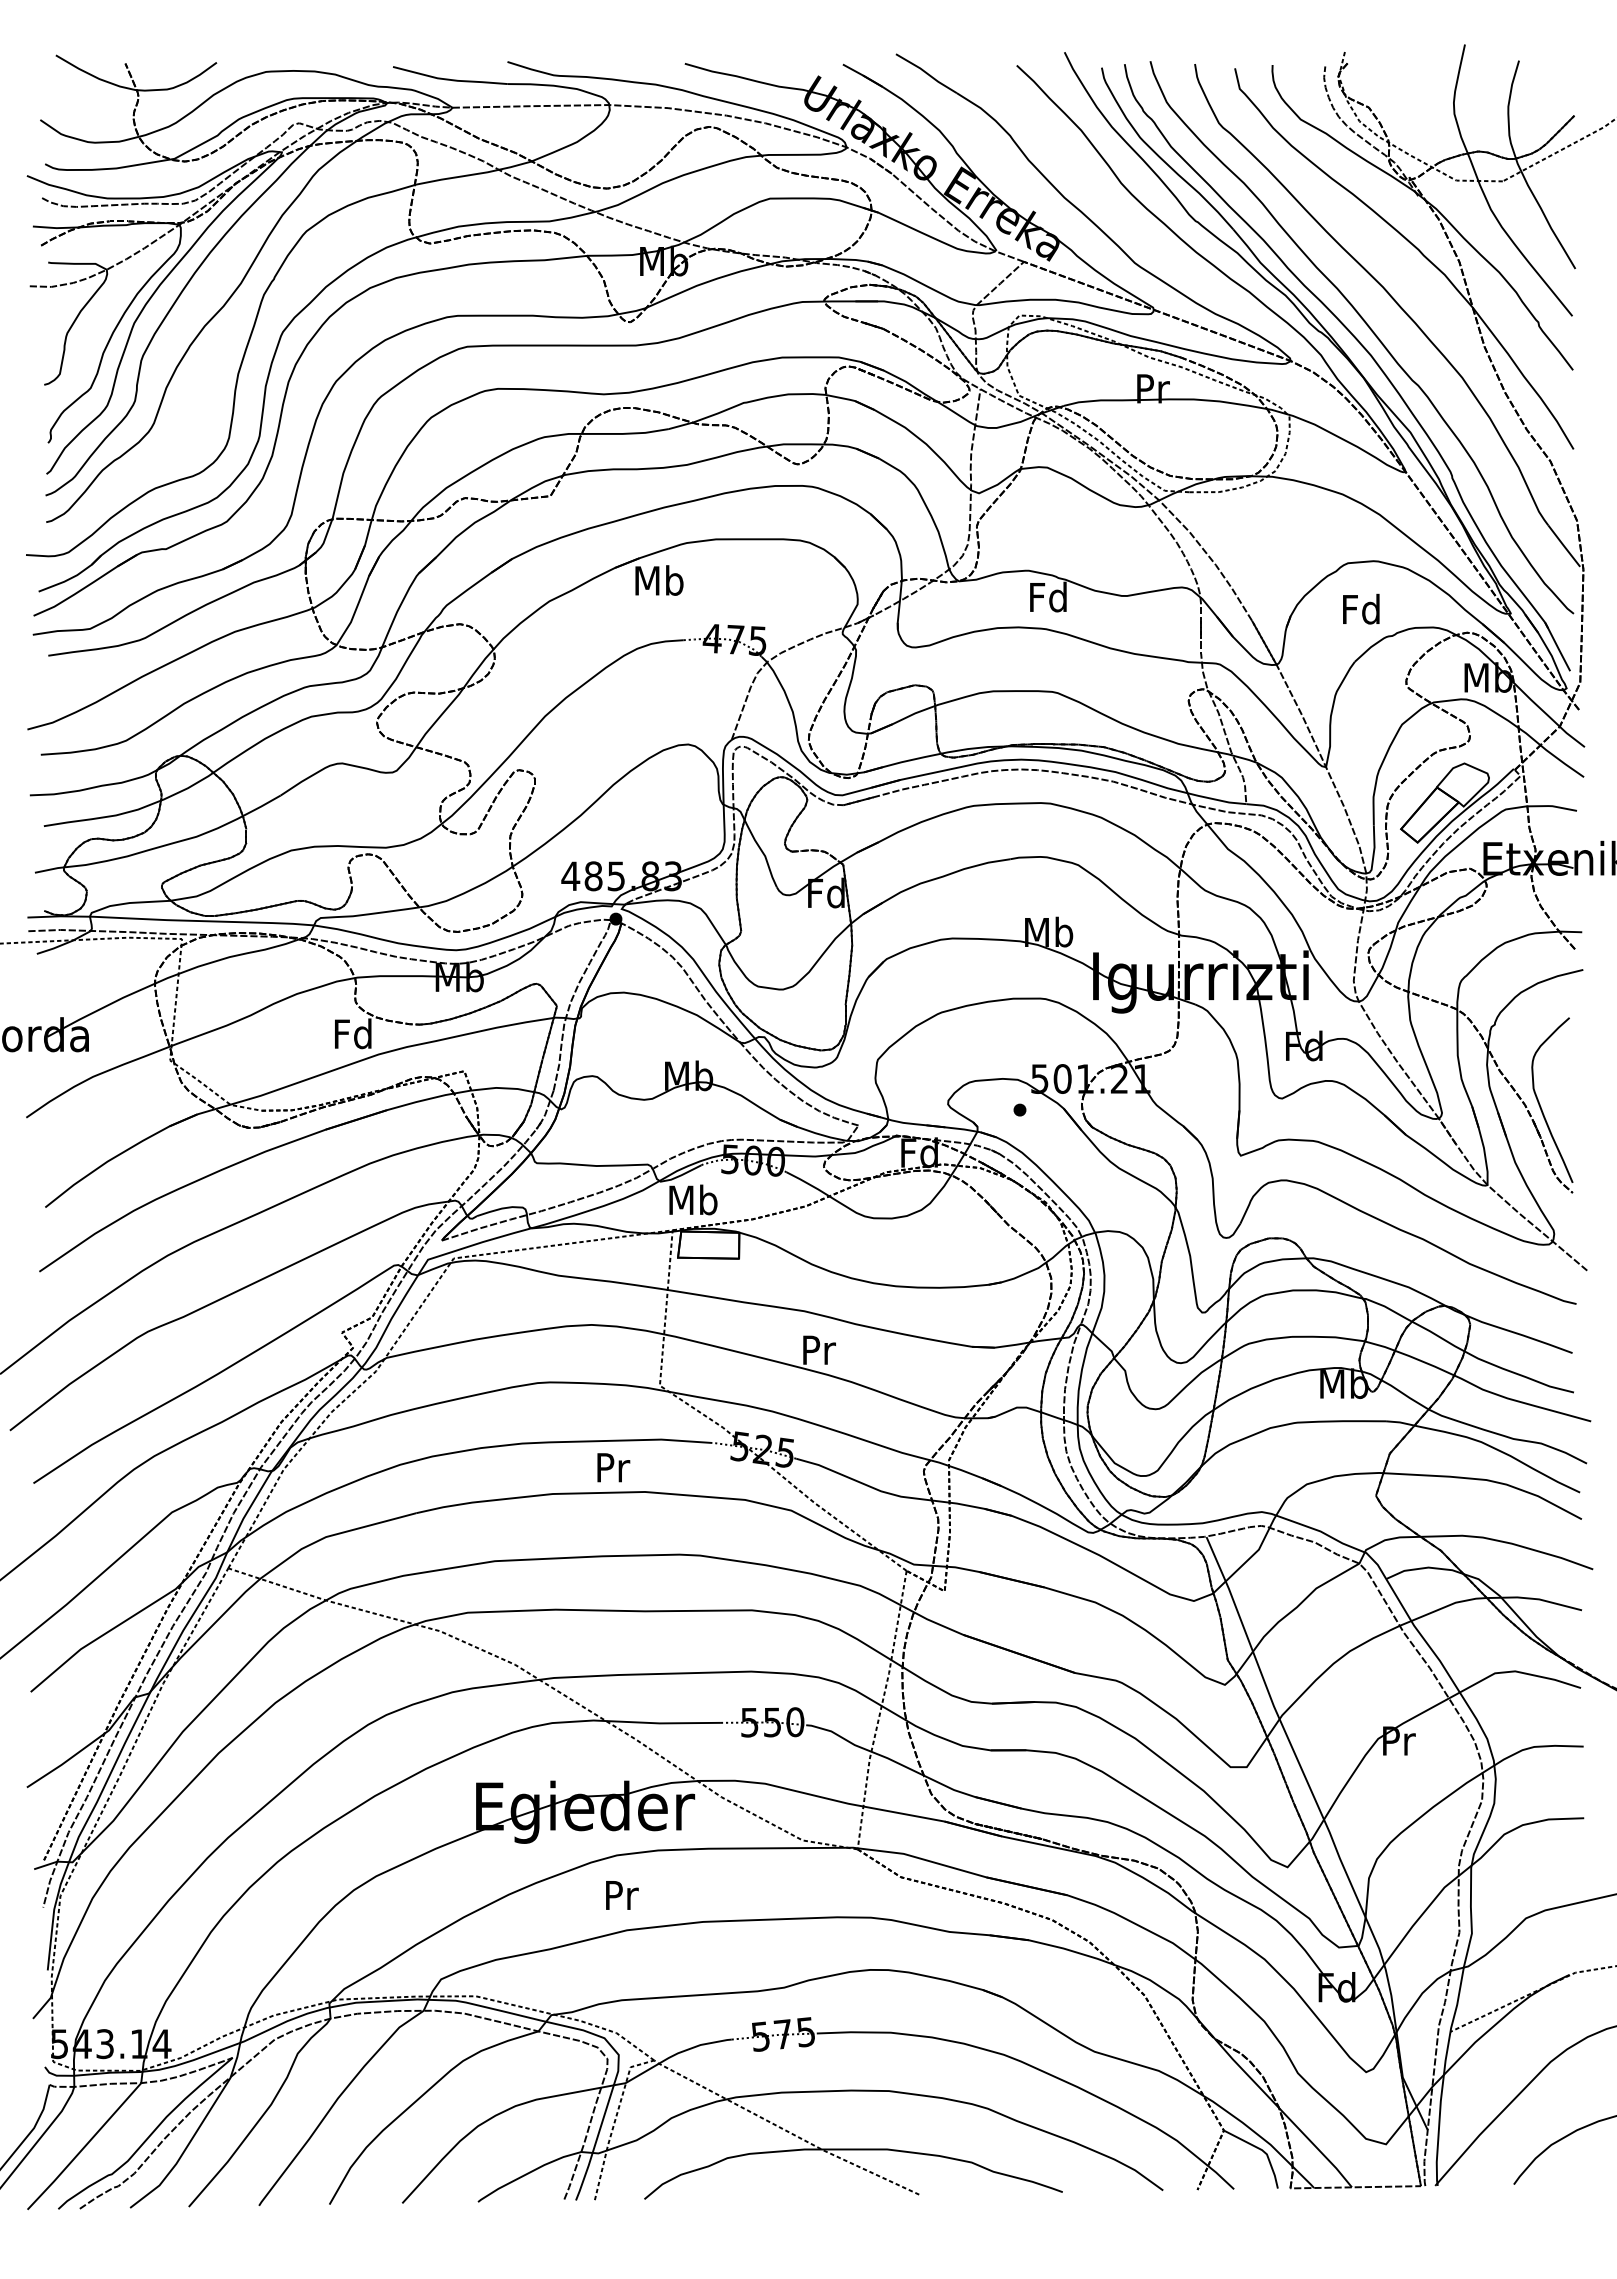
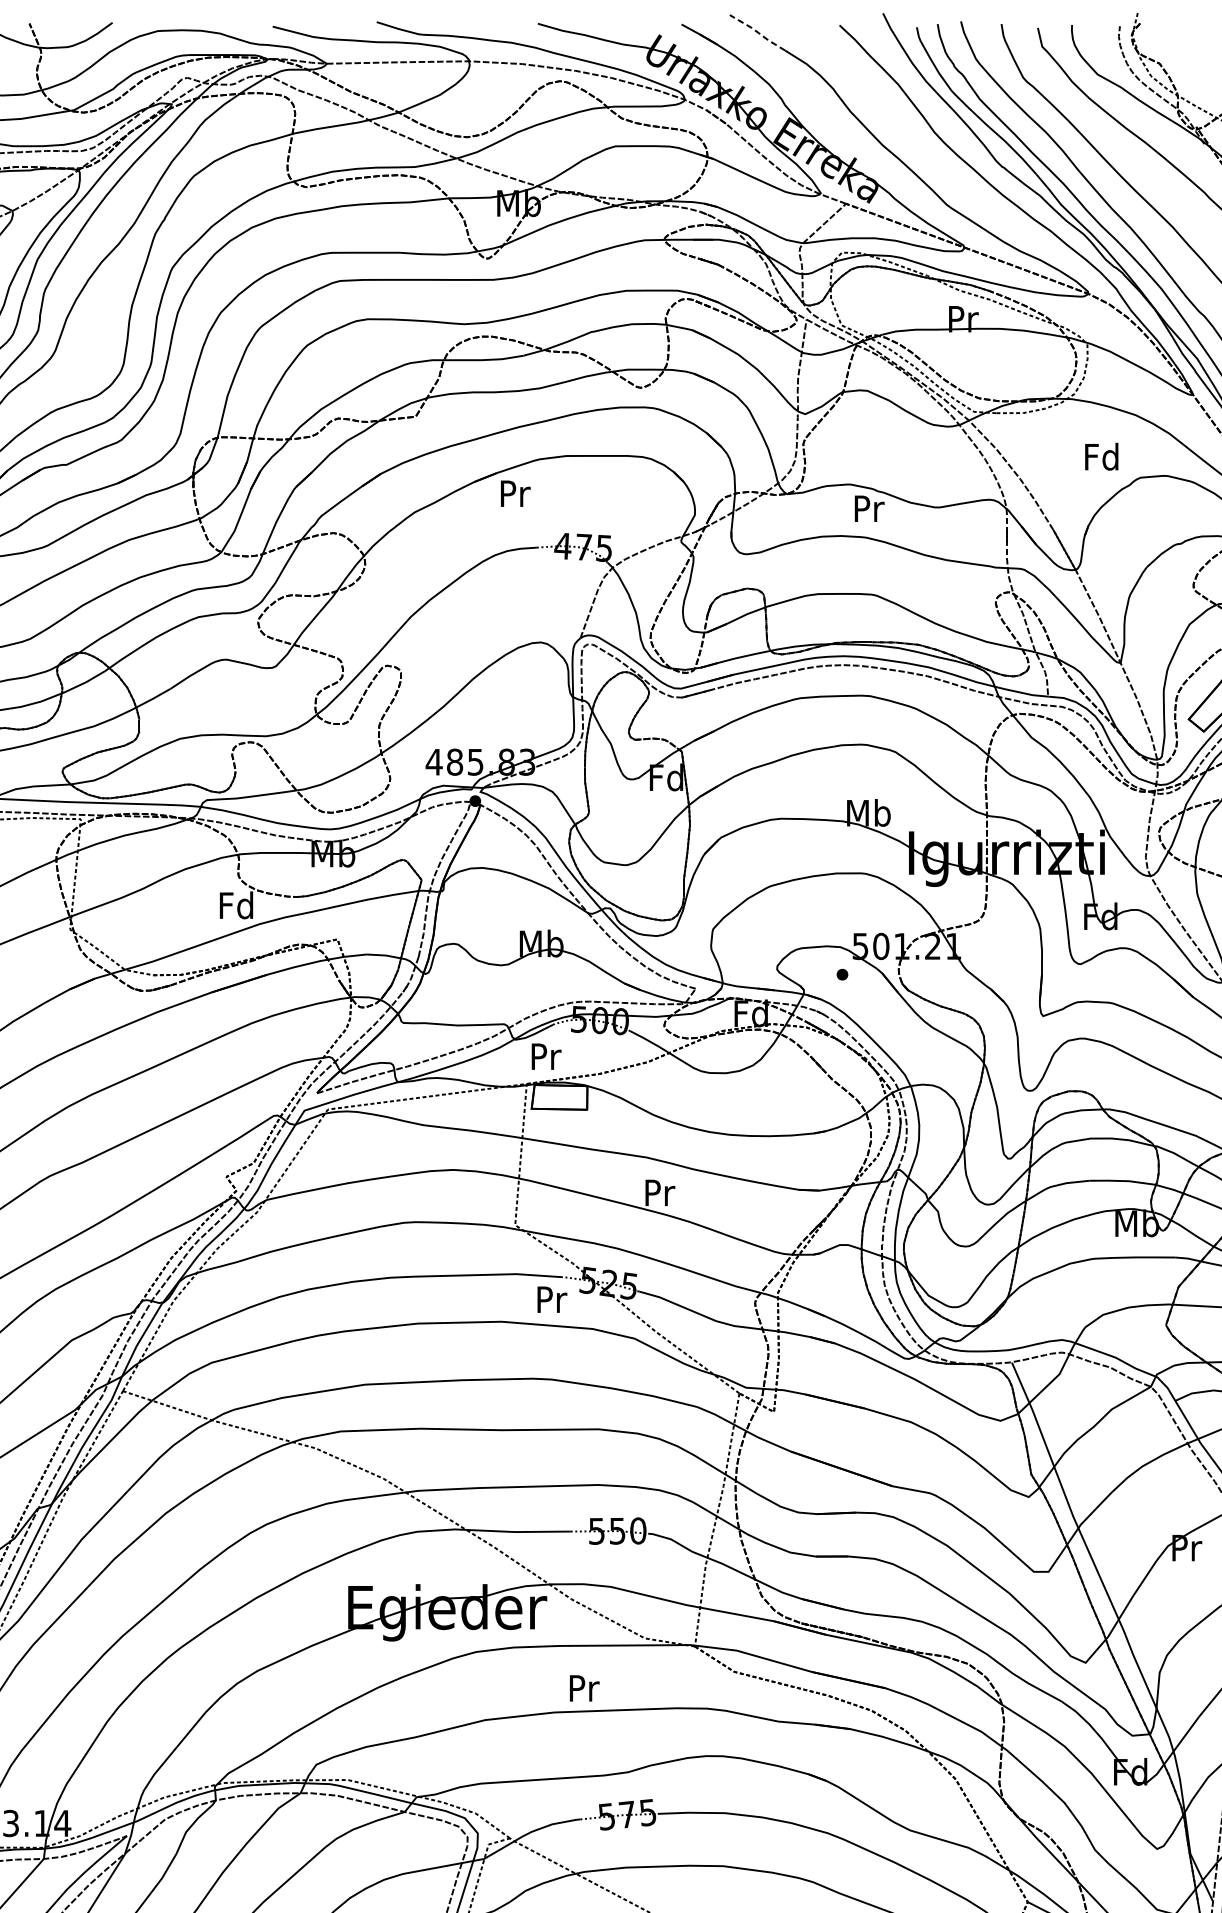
line: (926, 73) -> (757, 32), solid -> dashed
text: (659, 580) -> (514, 493), Mb -> Pr
text: (1048, 596) -> (868, 507), Fd -> Pr
text: (1361, 608) -> (1101, 456), moved
text: (693, 1199) -> (545, 1055), Mb -> Pr
text: (613, 1467) -> (552, 1299), moved
text: (622, 1895) -> (584, 1688), moved

